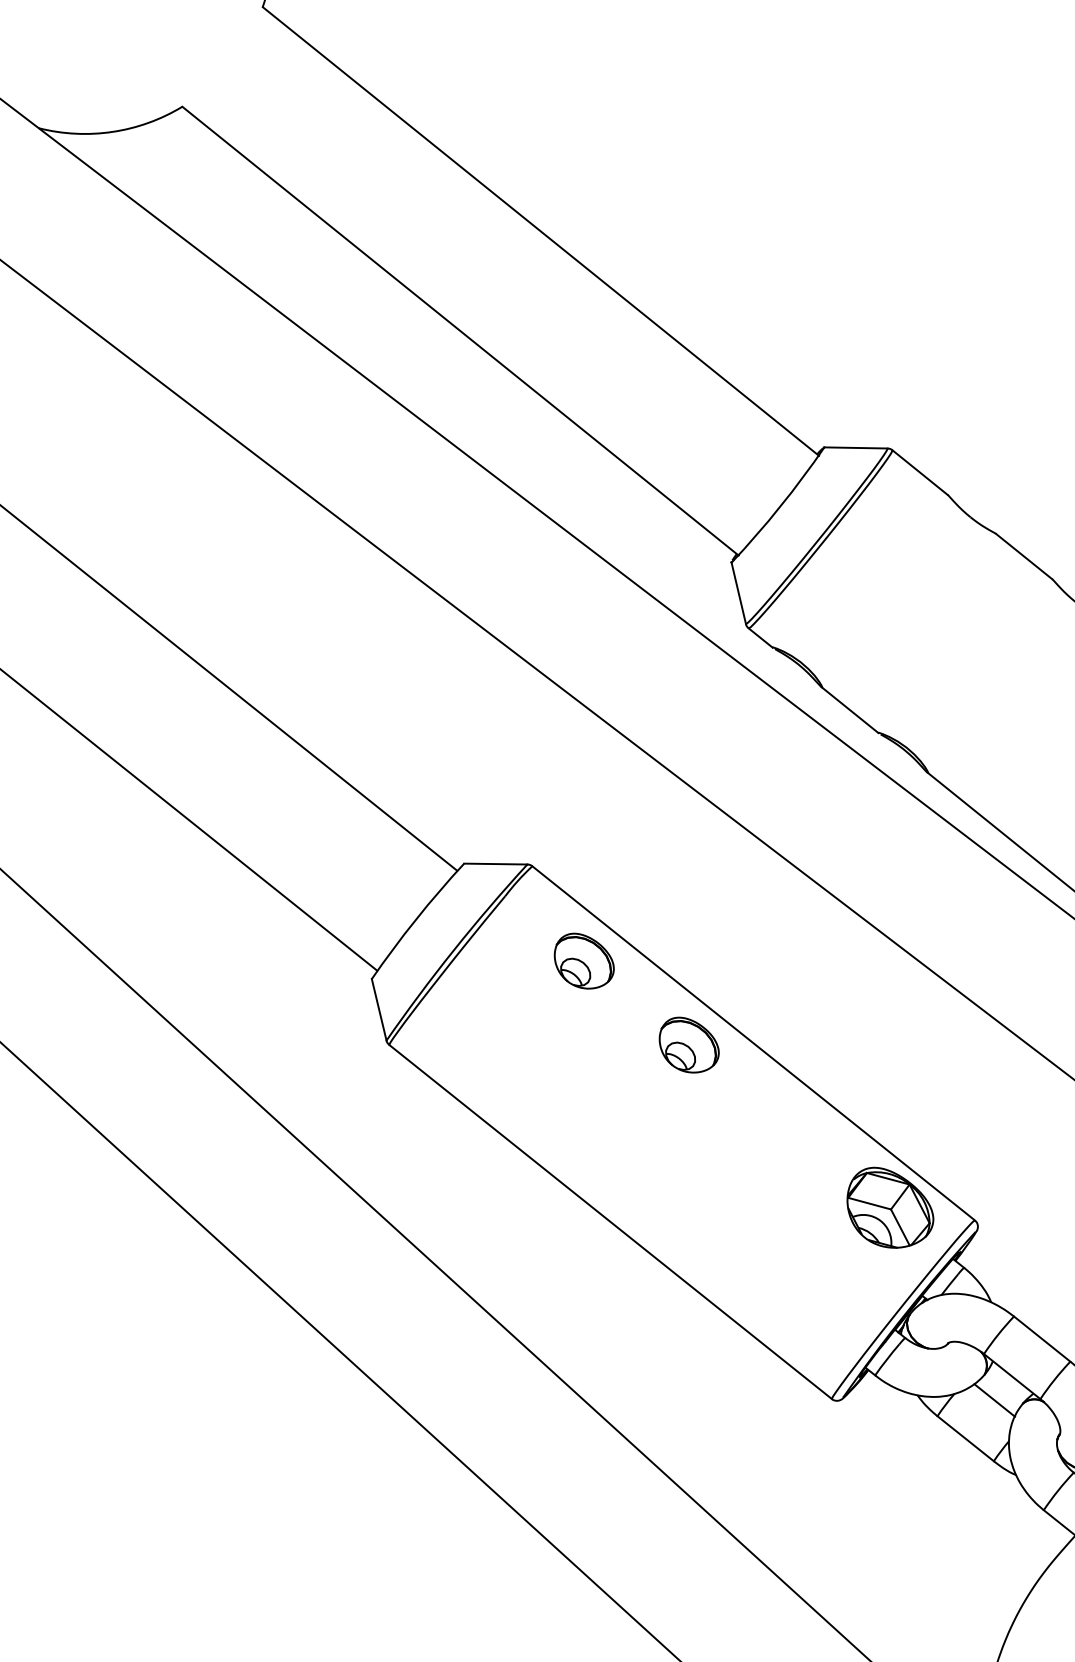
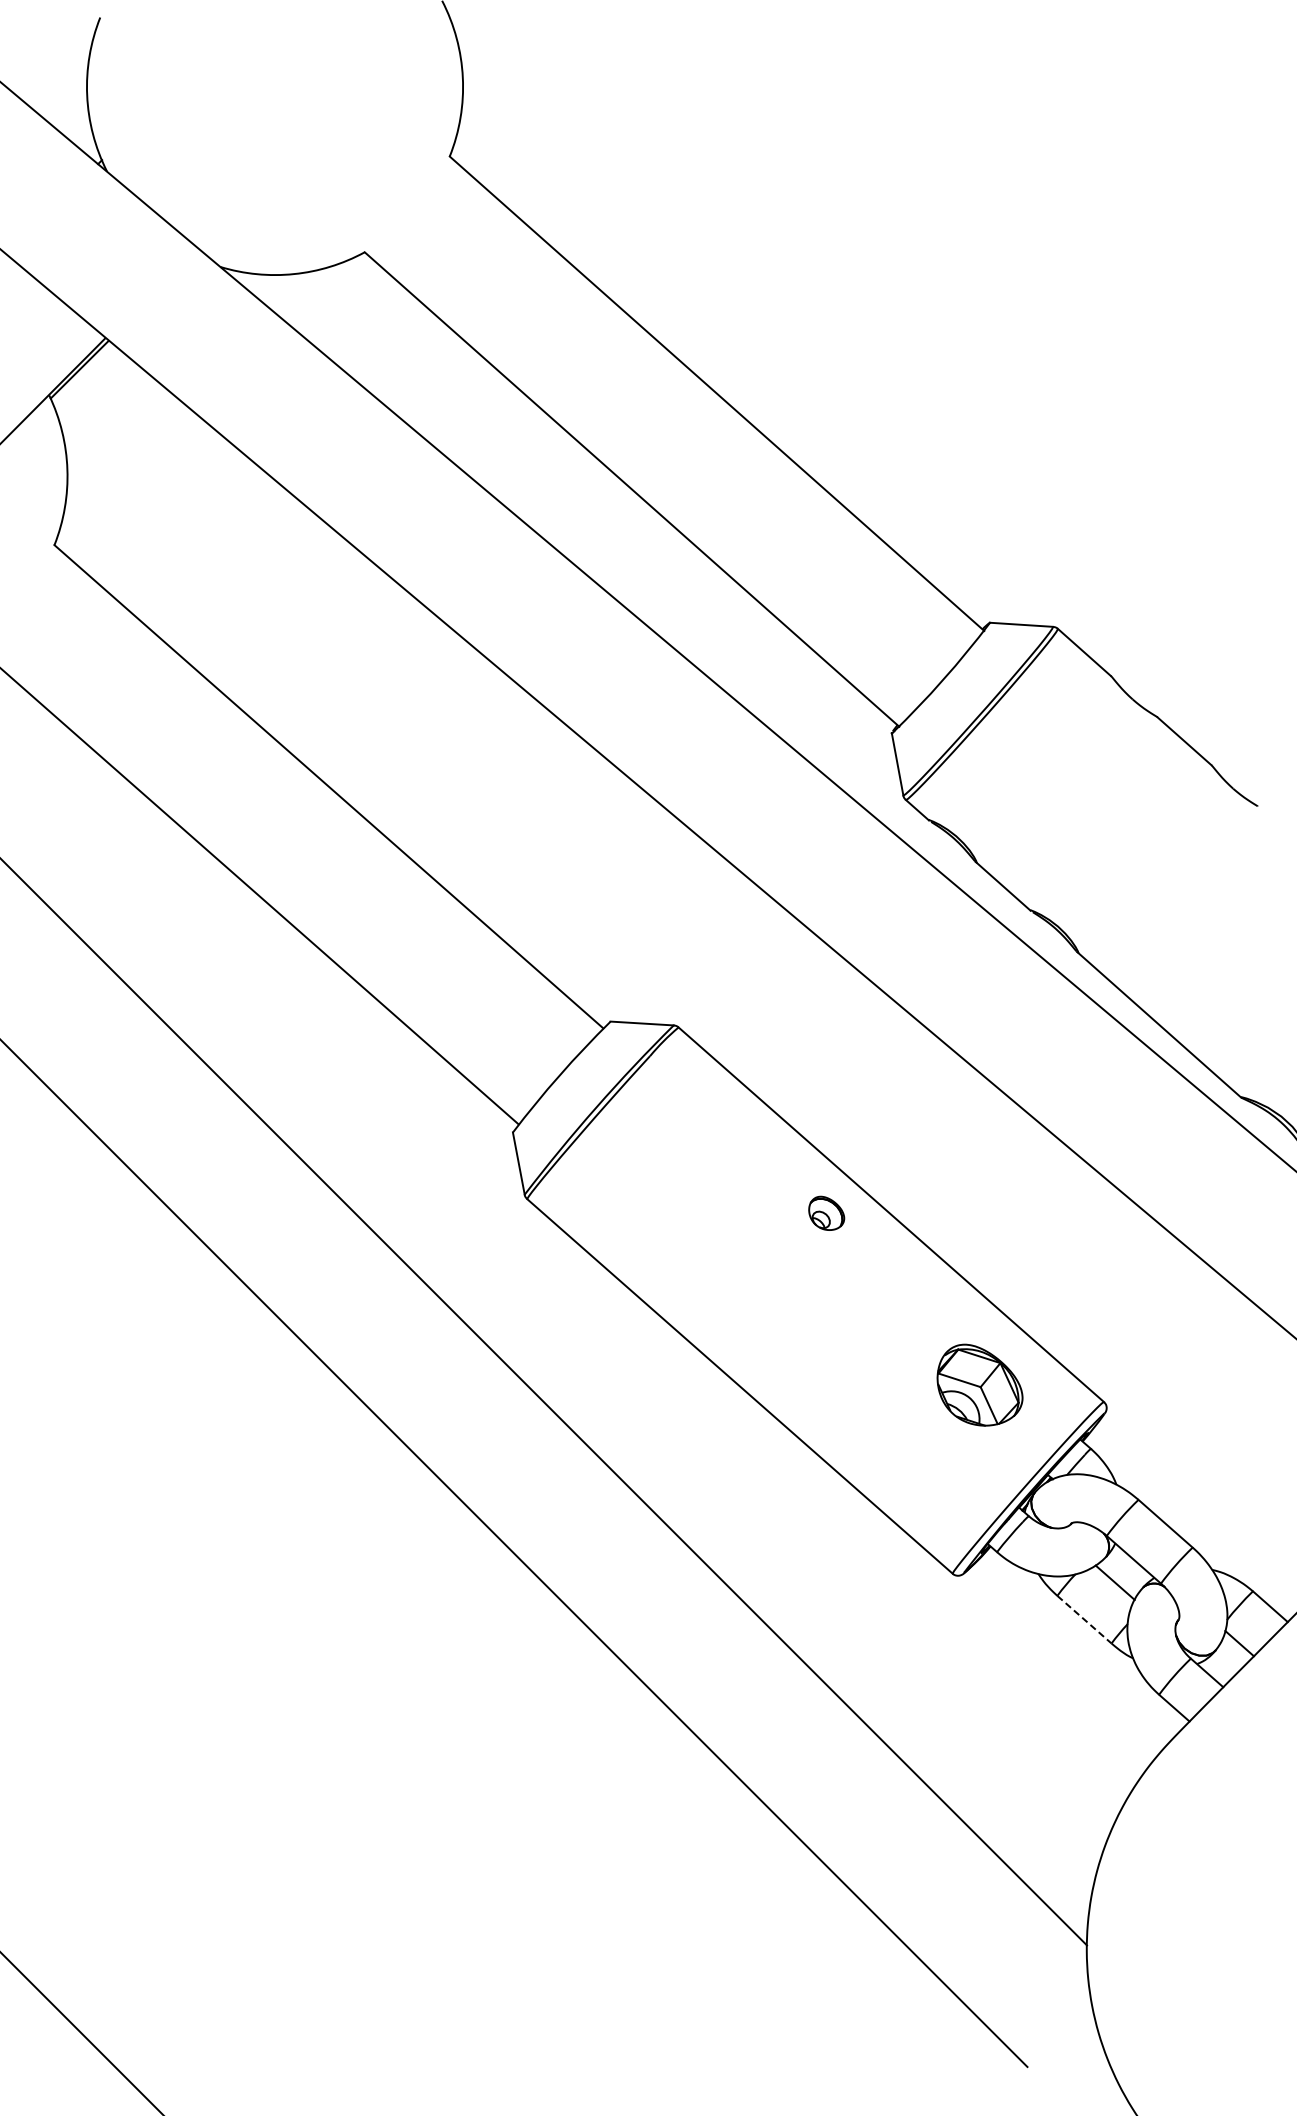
part: (583, 961) -> (725, 1124), removed
part: (688, 1045) -> (826, 1213), size x0.6
part: (889, 1206) -> (979, 1384), moved
line: (965, 1439) -> (1084, 1620), solid -> dashed

